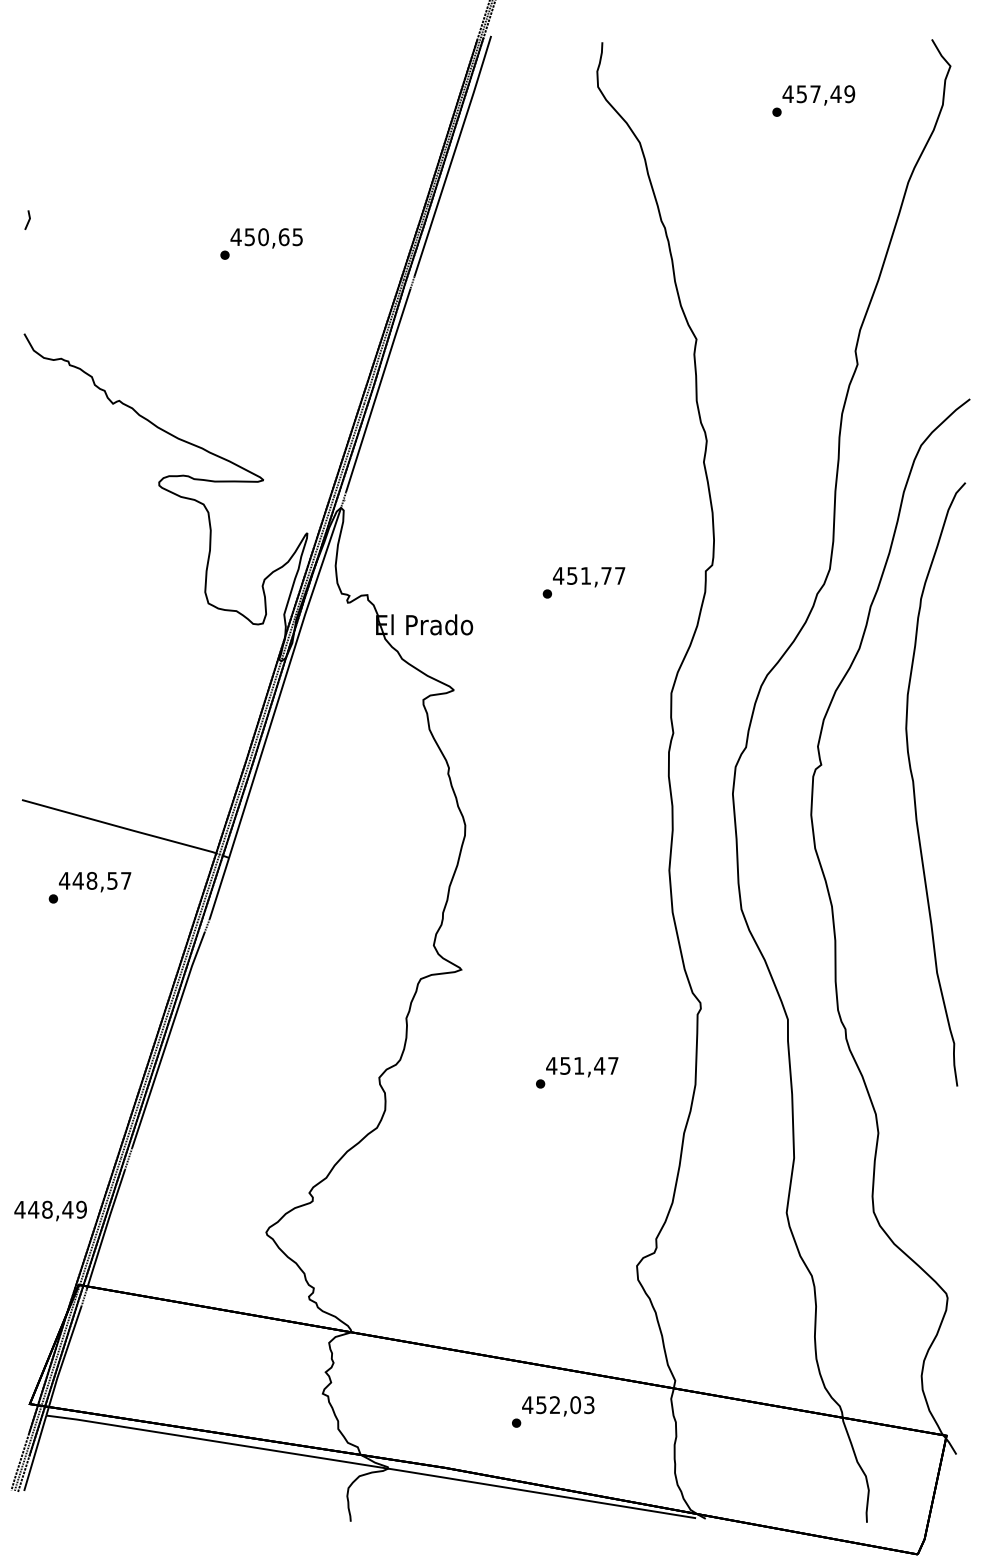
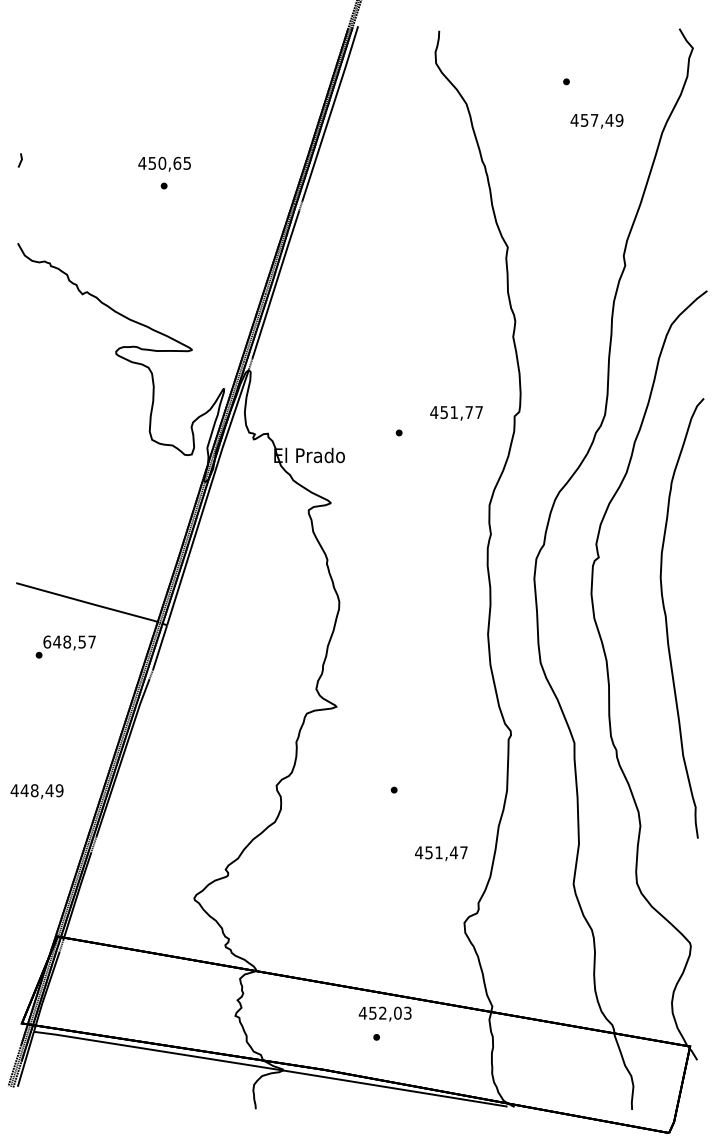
text: (818, 95) -> (596, 121), moved
text: (266, 238) -> (164, 164), moved
text: (589, 577) -> (456, 413), moved
part: (914, 784) -> (666, 618), moved
text: (64, 880) -> (47, 641), 448,57 -> 648,57
text: (582, 1067) -> (441, 853), moved
text: (50, 1210) -> (36, 791), moved
text: (558, 1406) -> (385, 1014), moved

